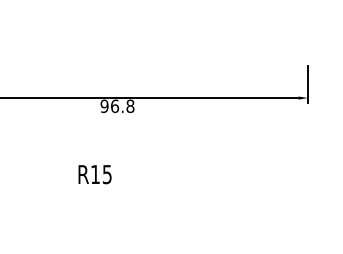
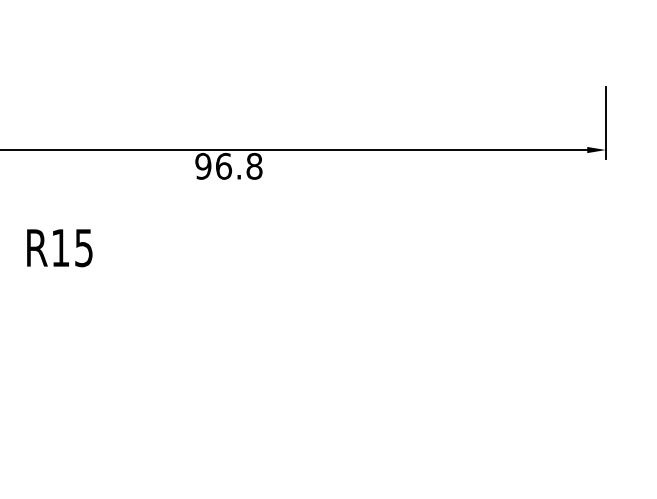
text: (94, 174) -> (58, 247), moved

